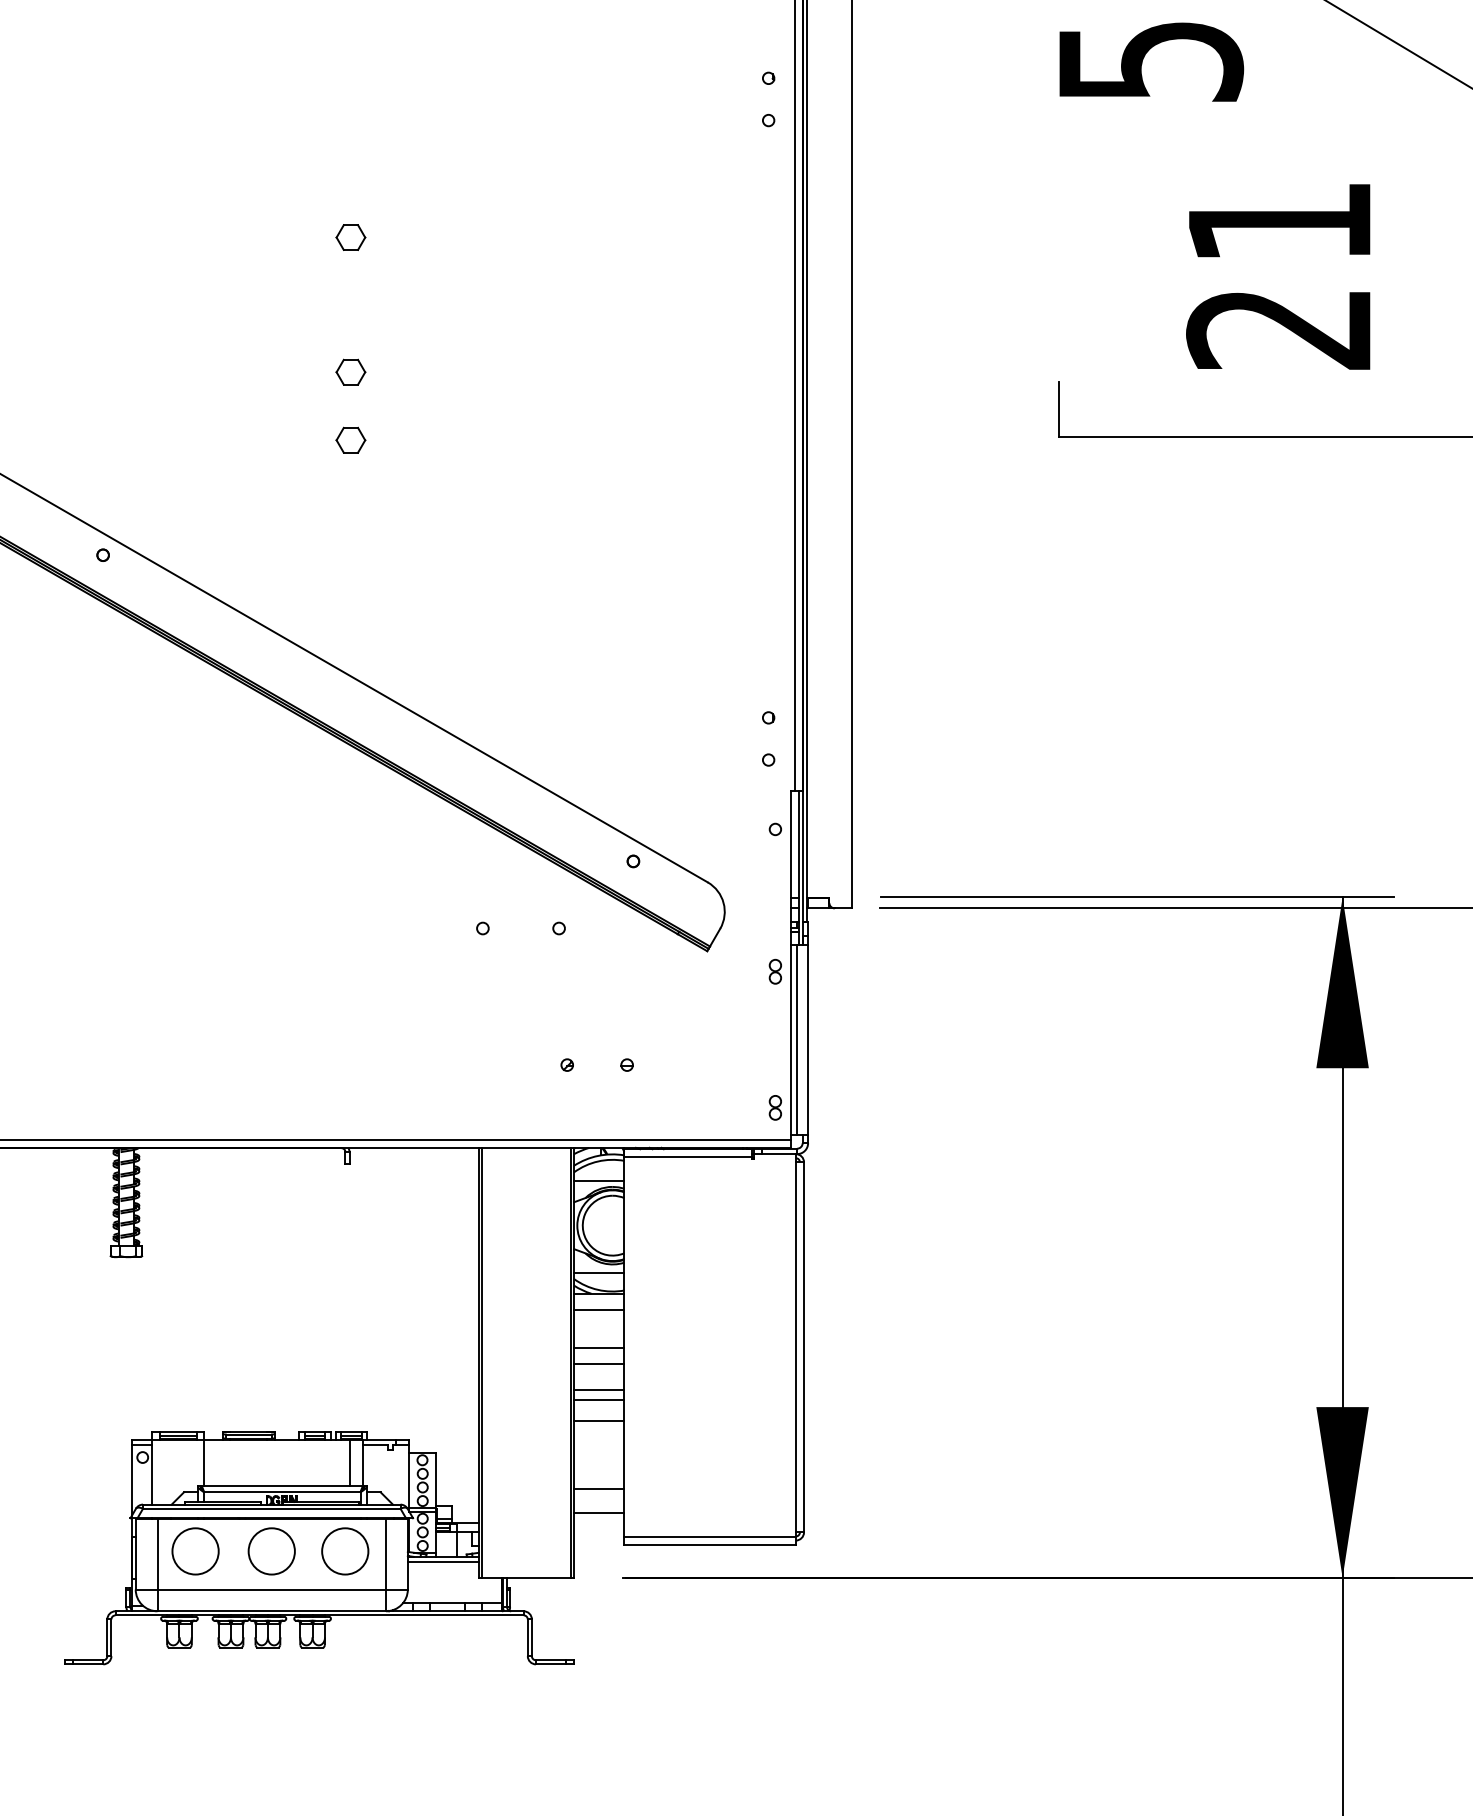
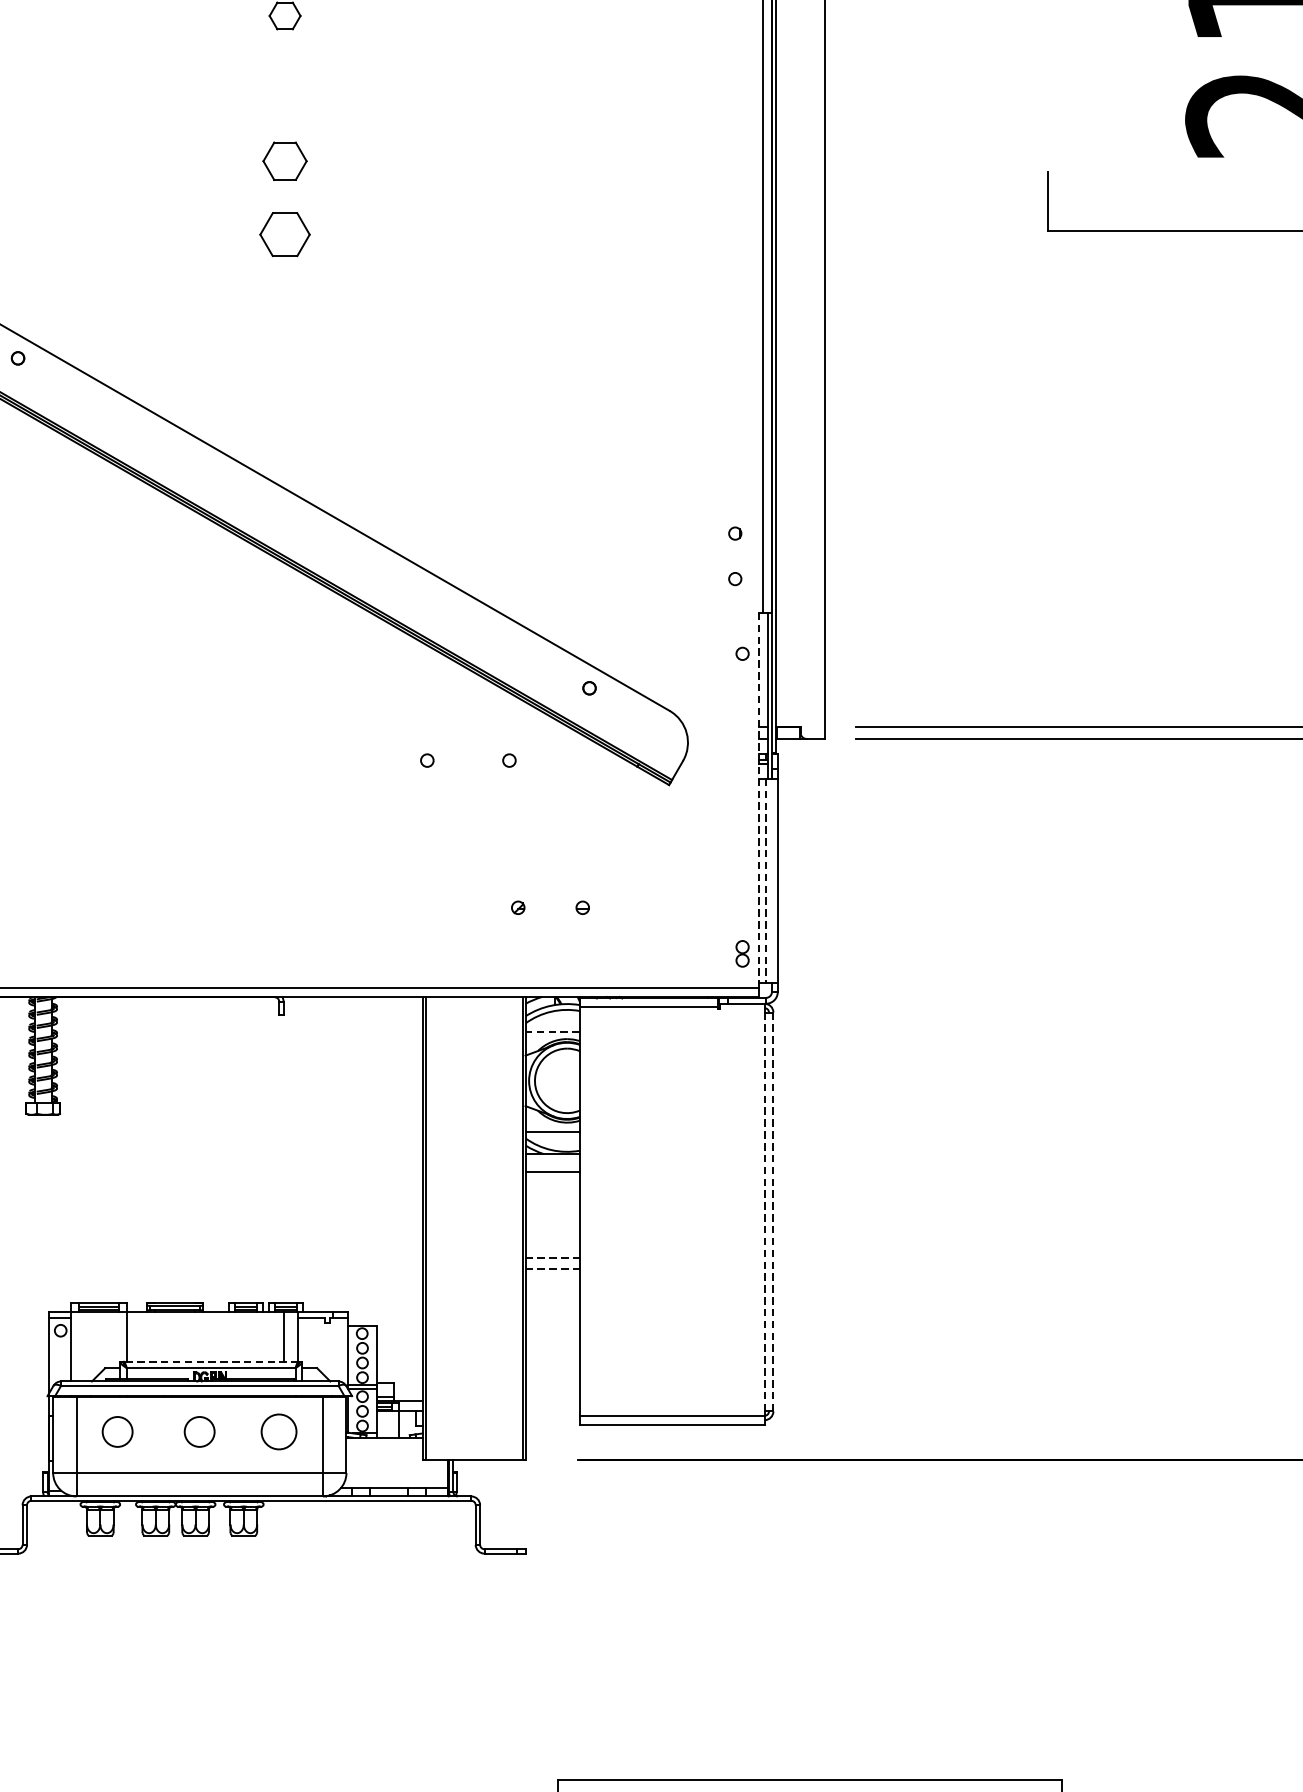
part: (350, 371) -> (284, 160), size x1.4
part: (350, 439) -> (284, 233), size x1.6
line: (790, 966) -> (758, 801), solid -> dashed
part: (774, 971) -> (741, 806), removed
line: (797, 1040) -> (766, 881), solid -> dashed
line: (598, 1180) -> (551, 1032), solid -> dashed
line: (795, 1347) -> (764, 1212), solid -> dashed
line: (804, 1347) -> (773, 1212), solid -> dashed
line: (599, 1348) -> (552, 1213), removed
line: (599, 1364) -> (552, 1230), removed
line: (599, 1390) -> (552, 1258), solid -> dashed
line: (599, 1399) -> (552, 1268), solid -> dashed
line: (599, 1421) -> (552, 1291), removed
line: (281, 1486) -> (210, 1361), solid -> dashed
line: (599, 1488) -> (552, 1364), removed
line: (599, 1513) -> (552, 1391), removed
circle: (195, 1551) -> (117, 1432), size x0.6
circle: (271, 1551) -> (199, 1432), size x0.6
circle: (345, 1551) -> (279, 1432), size x0.7
line: (442, 1562) -> (383, 1443), removed

